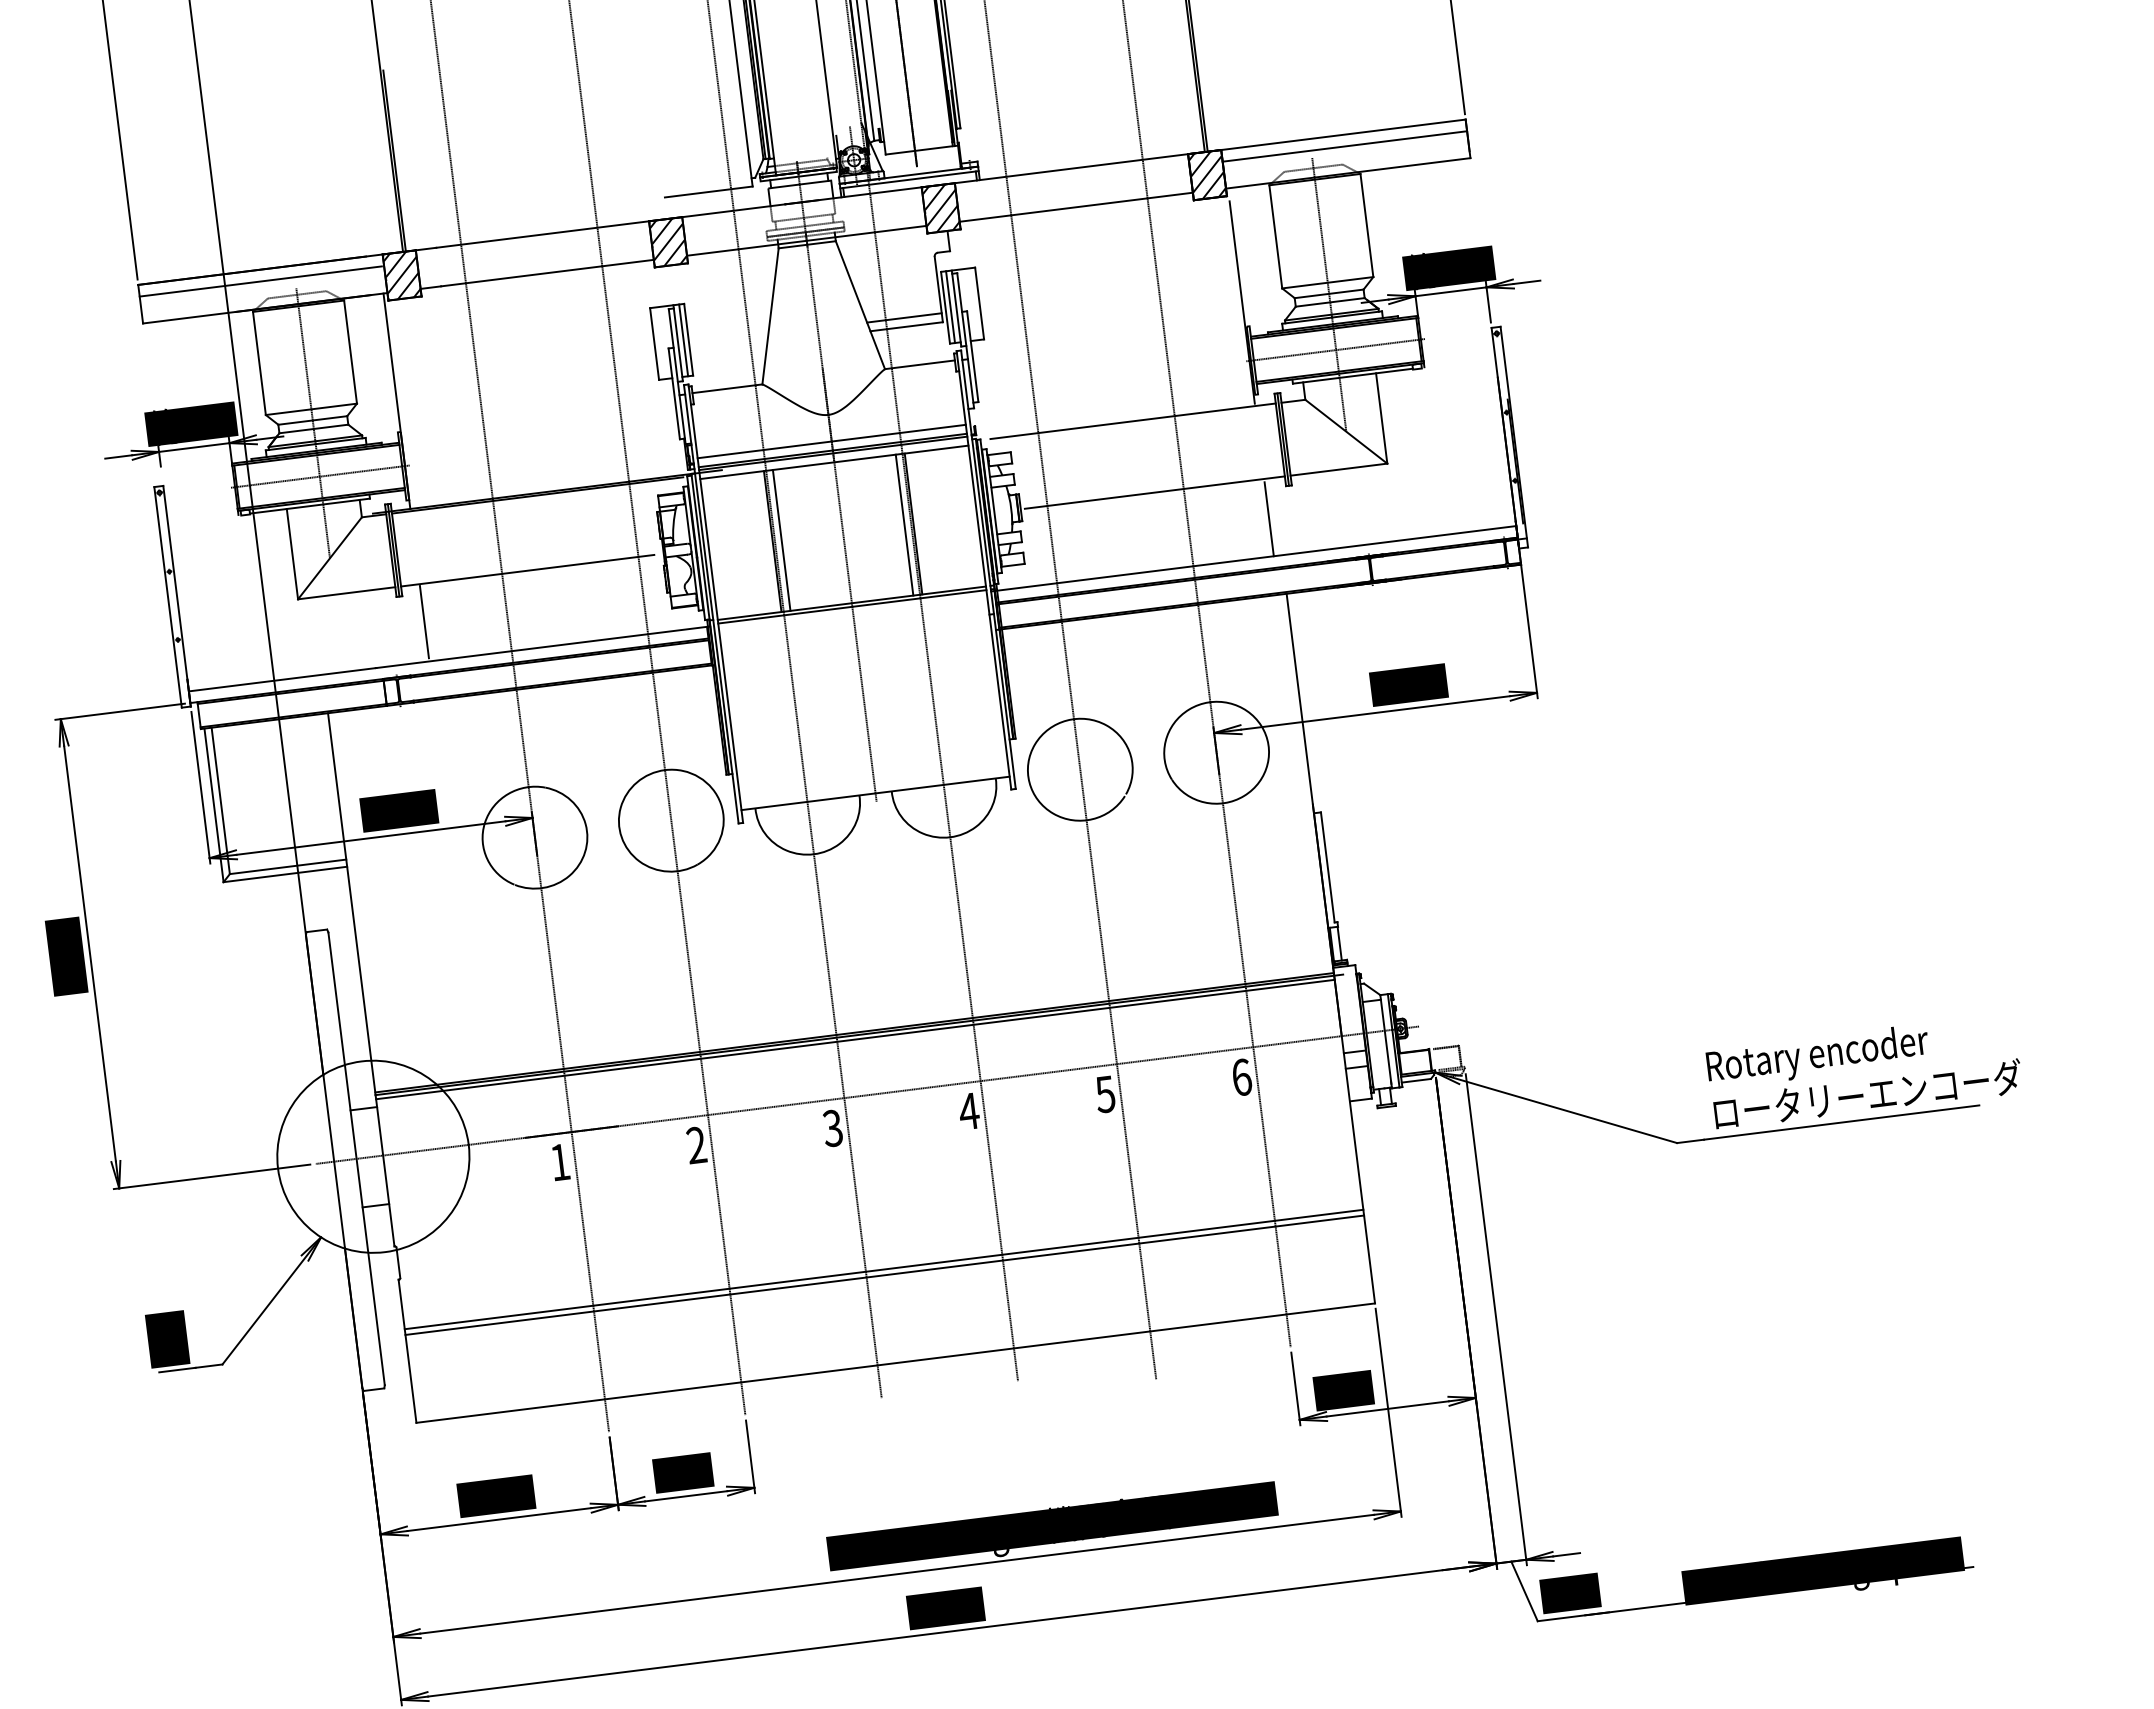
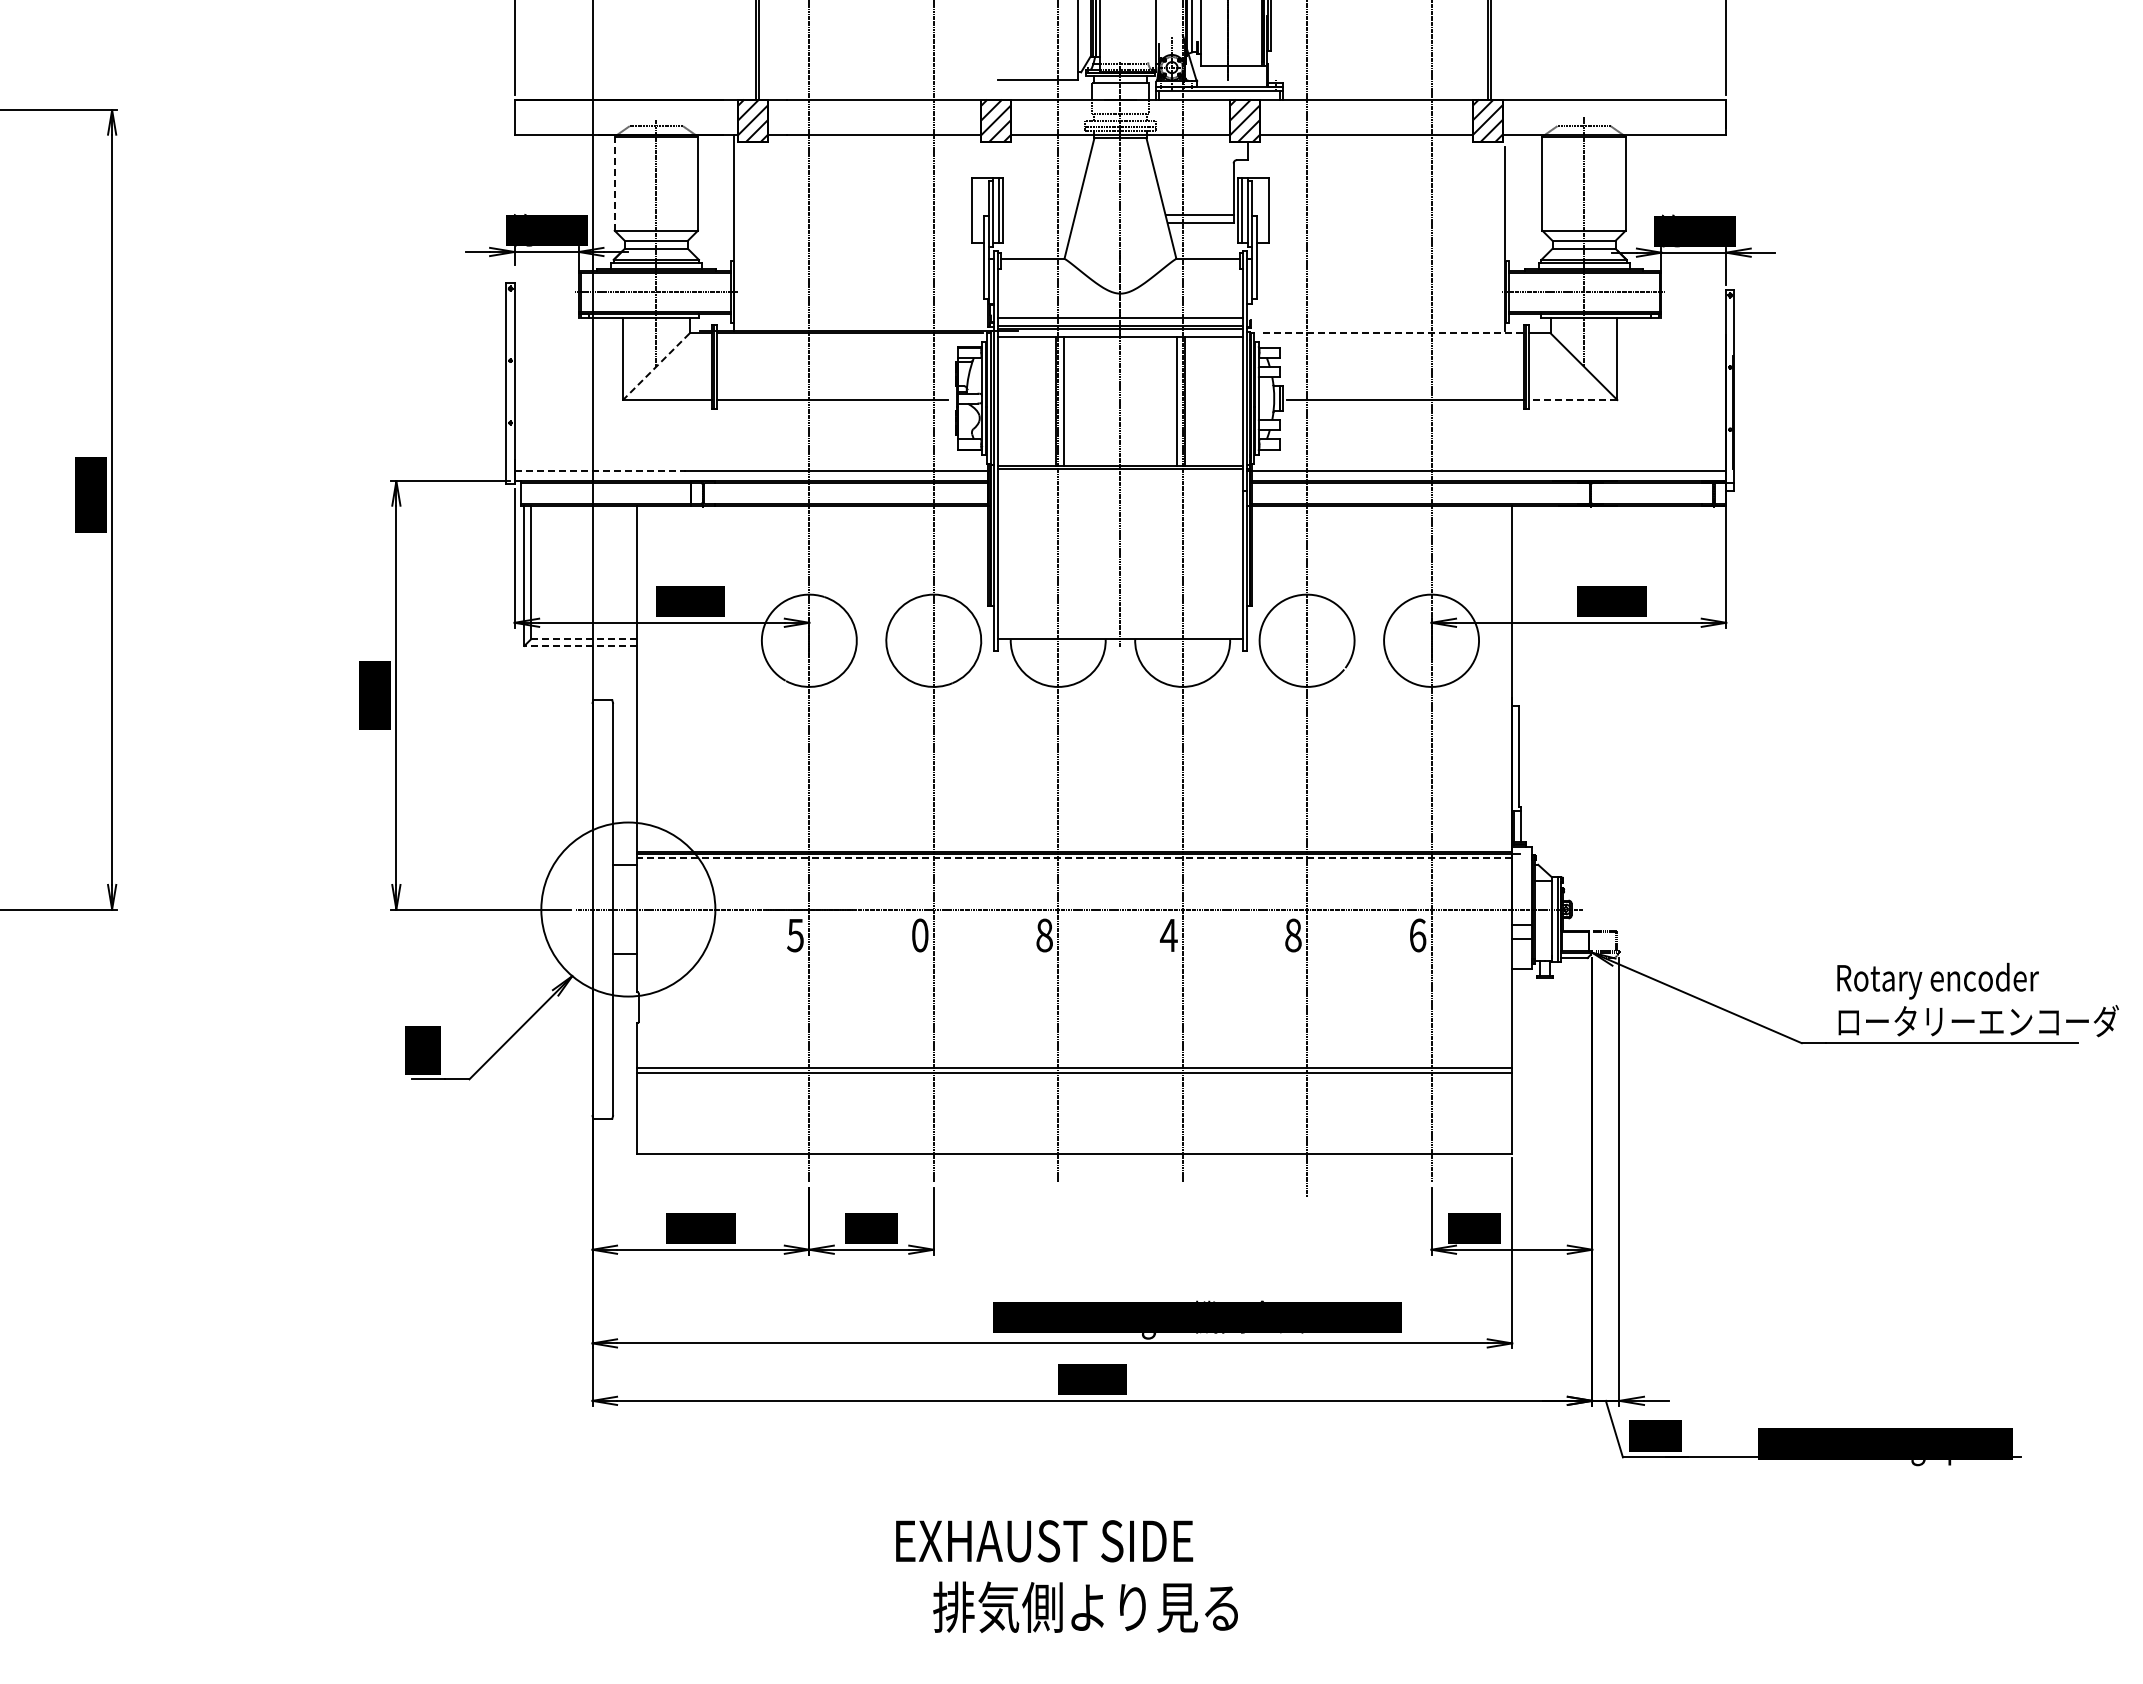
line: (1344, 146) -> (1614, 110), removed
line: (260, 281) -> (624, 110), removed
line: (259, 363) -> (614, 183), solid -> dashed
line: (1134, 421) -> (1394, 333), solid -> dashed
line: (1338, 470) -> (1572, 400), solid -> dashed
line: (1268, 518) -> (1504, 436), removed
line: (329, 559) -> (655, 367), solid -> dashed
line: (424, 621) -> (734, 434), removed
line: (282, 679) -> (600, 470), solid -> dashed
line: (287, 867) -> (583, 639), solid -> dashed
line: (284, 874) -> (580, 645), solid -> dashed
line: (855, 1039) -> (1074, 858), solid -> dashed
text: (1104, 1094) -> (1292, 935), 5 -> 8
text: (832, 1128) -> (1044, 935), 3 -> 8
text: (696, 1145) -> (920, 935), 2 -> 0
text: (560, 1162) -> (795, 935), 1 -> 5

